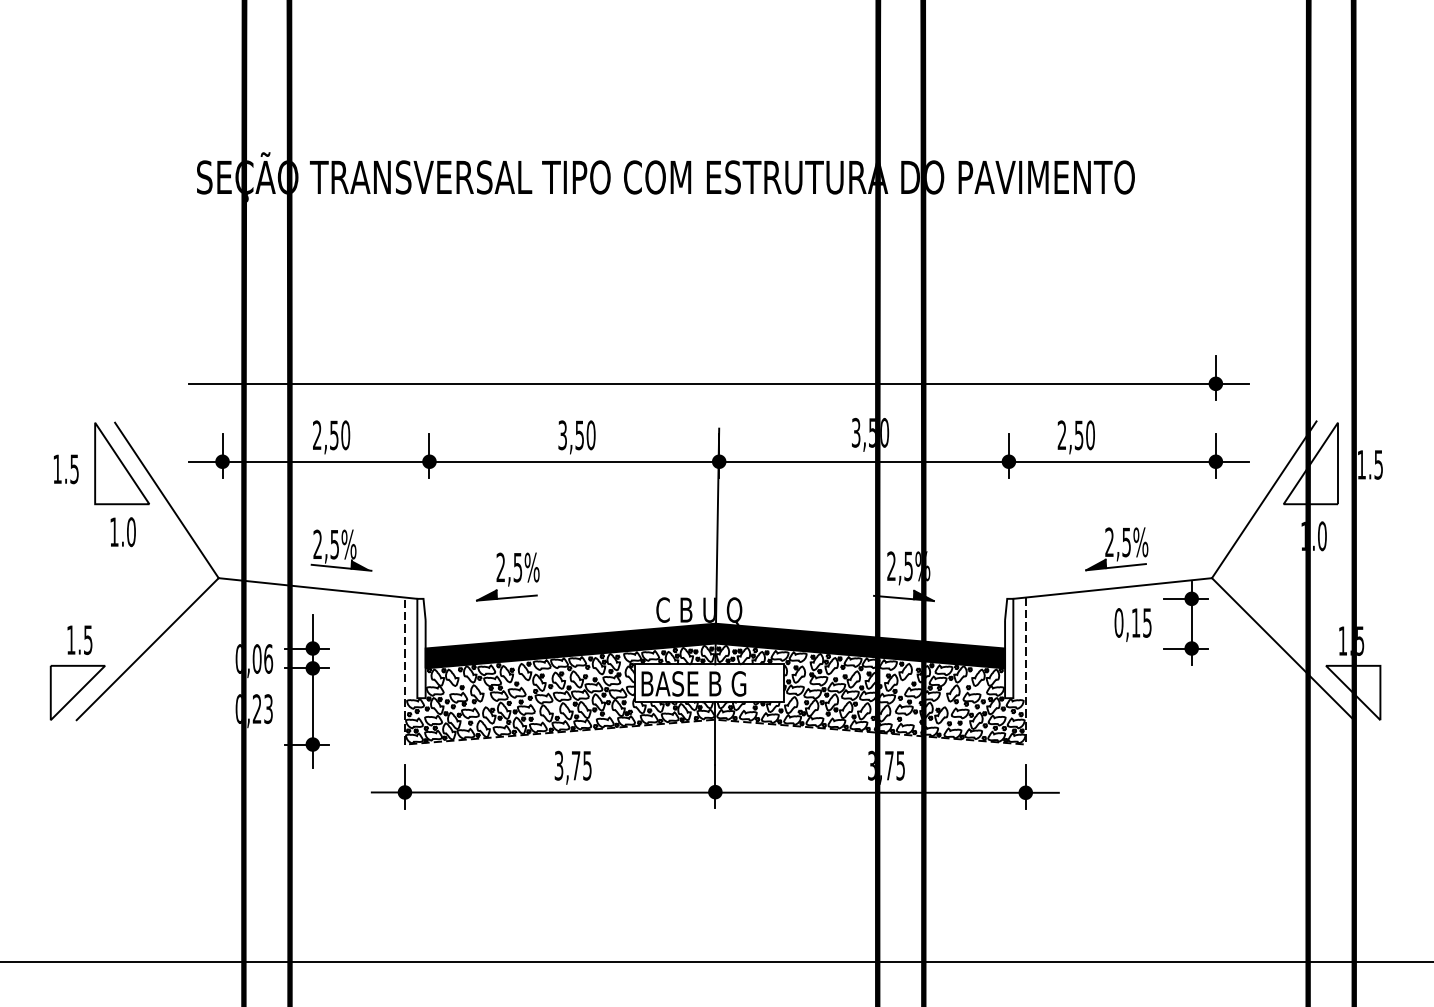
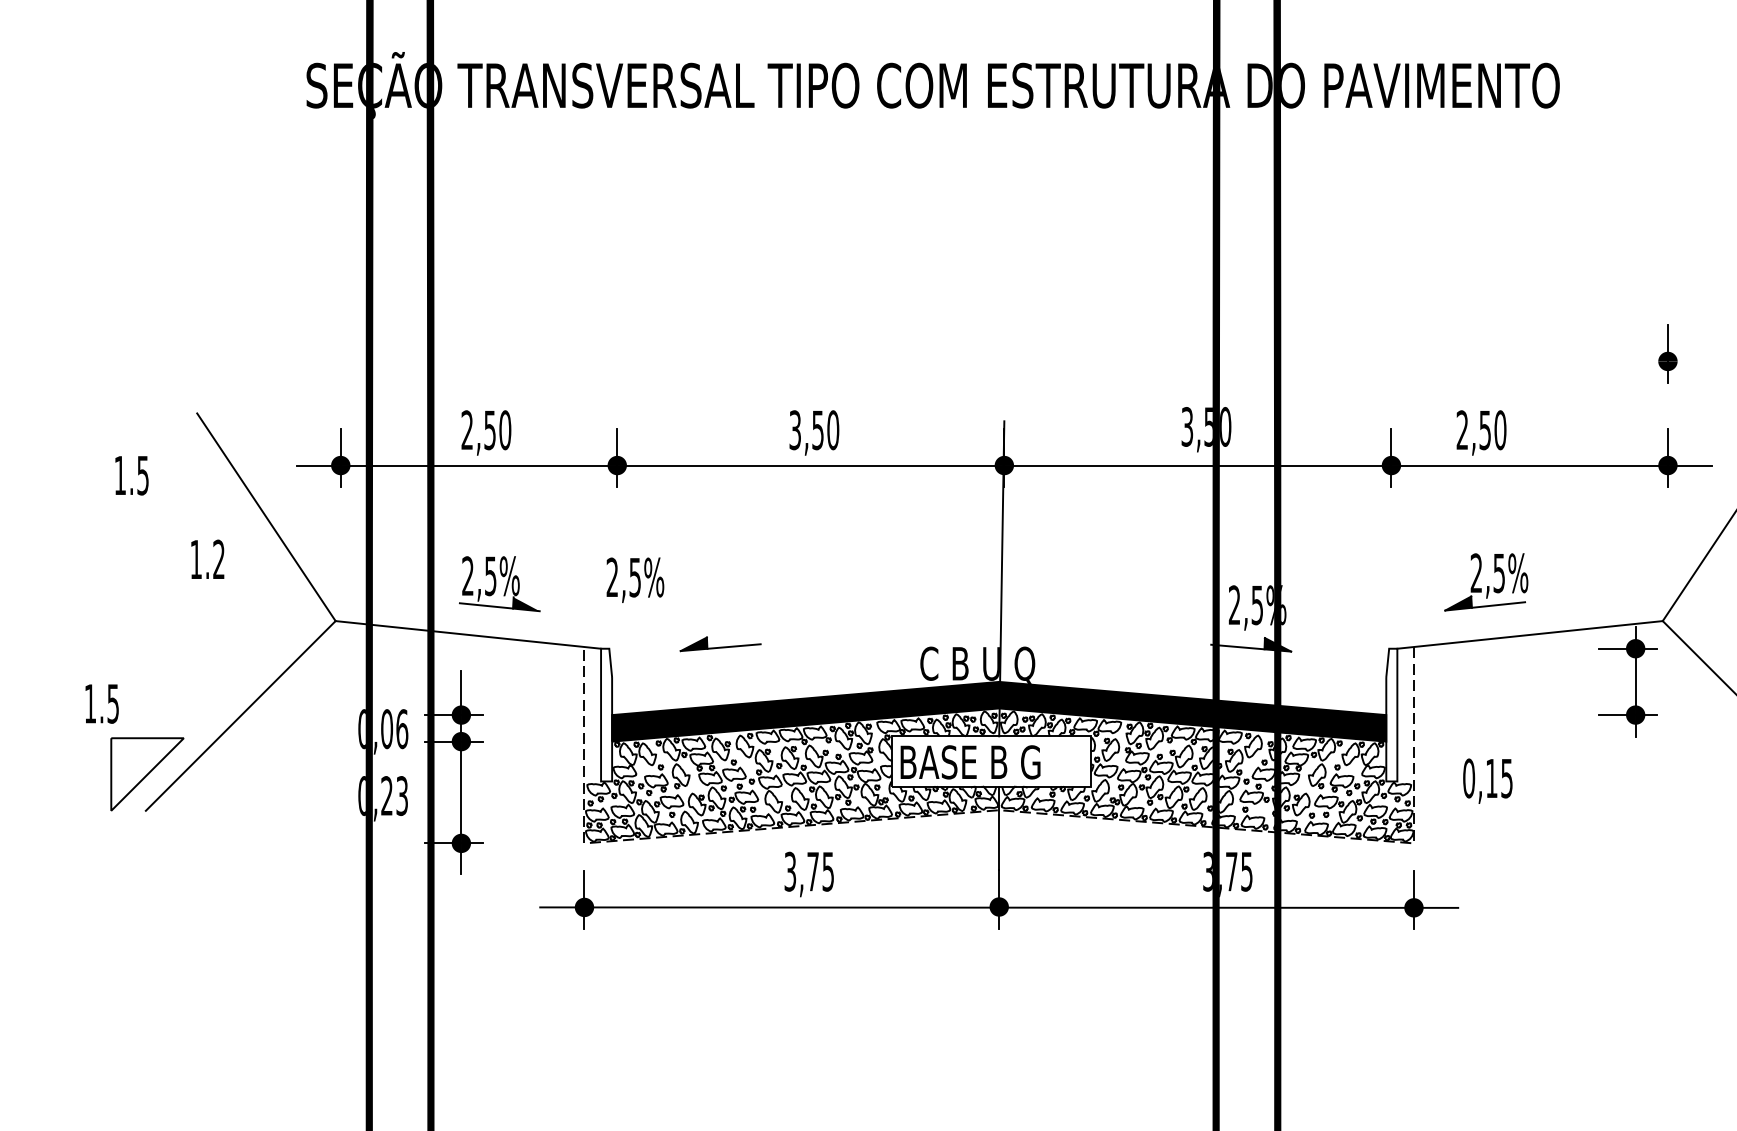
line: (718, 383) -> (1003, 360), removed
part: (121, 463) -> (205, 467), removed
text: (131, 532) -> (219, 560), 1.0 -> 1.2
part: (1116, 549) -> (1485, 582), moved
text: (517, 569) -> (634, 580), moved
text: (1132, 624) -> (1487, 780), moved
text: (79, 639) -> (101, 703), moved

